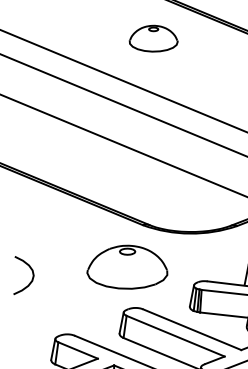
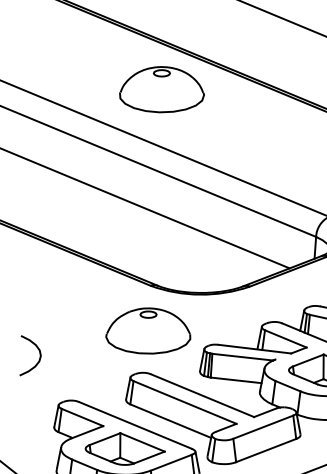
part: (153, 38) -> (161, 89), size x1.67
part: (127, 266) -> (148, 330), moved
curve: (32, 275) -> (39, 355), moved

